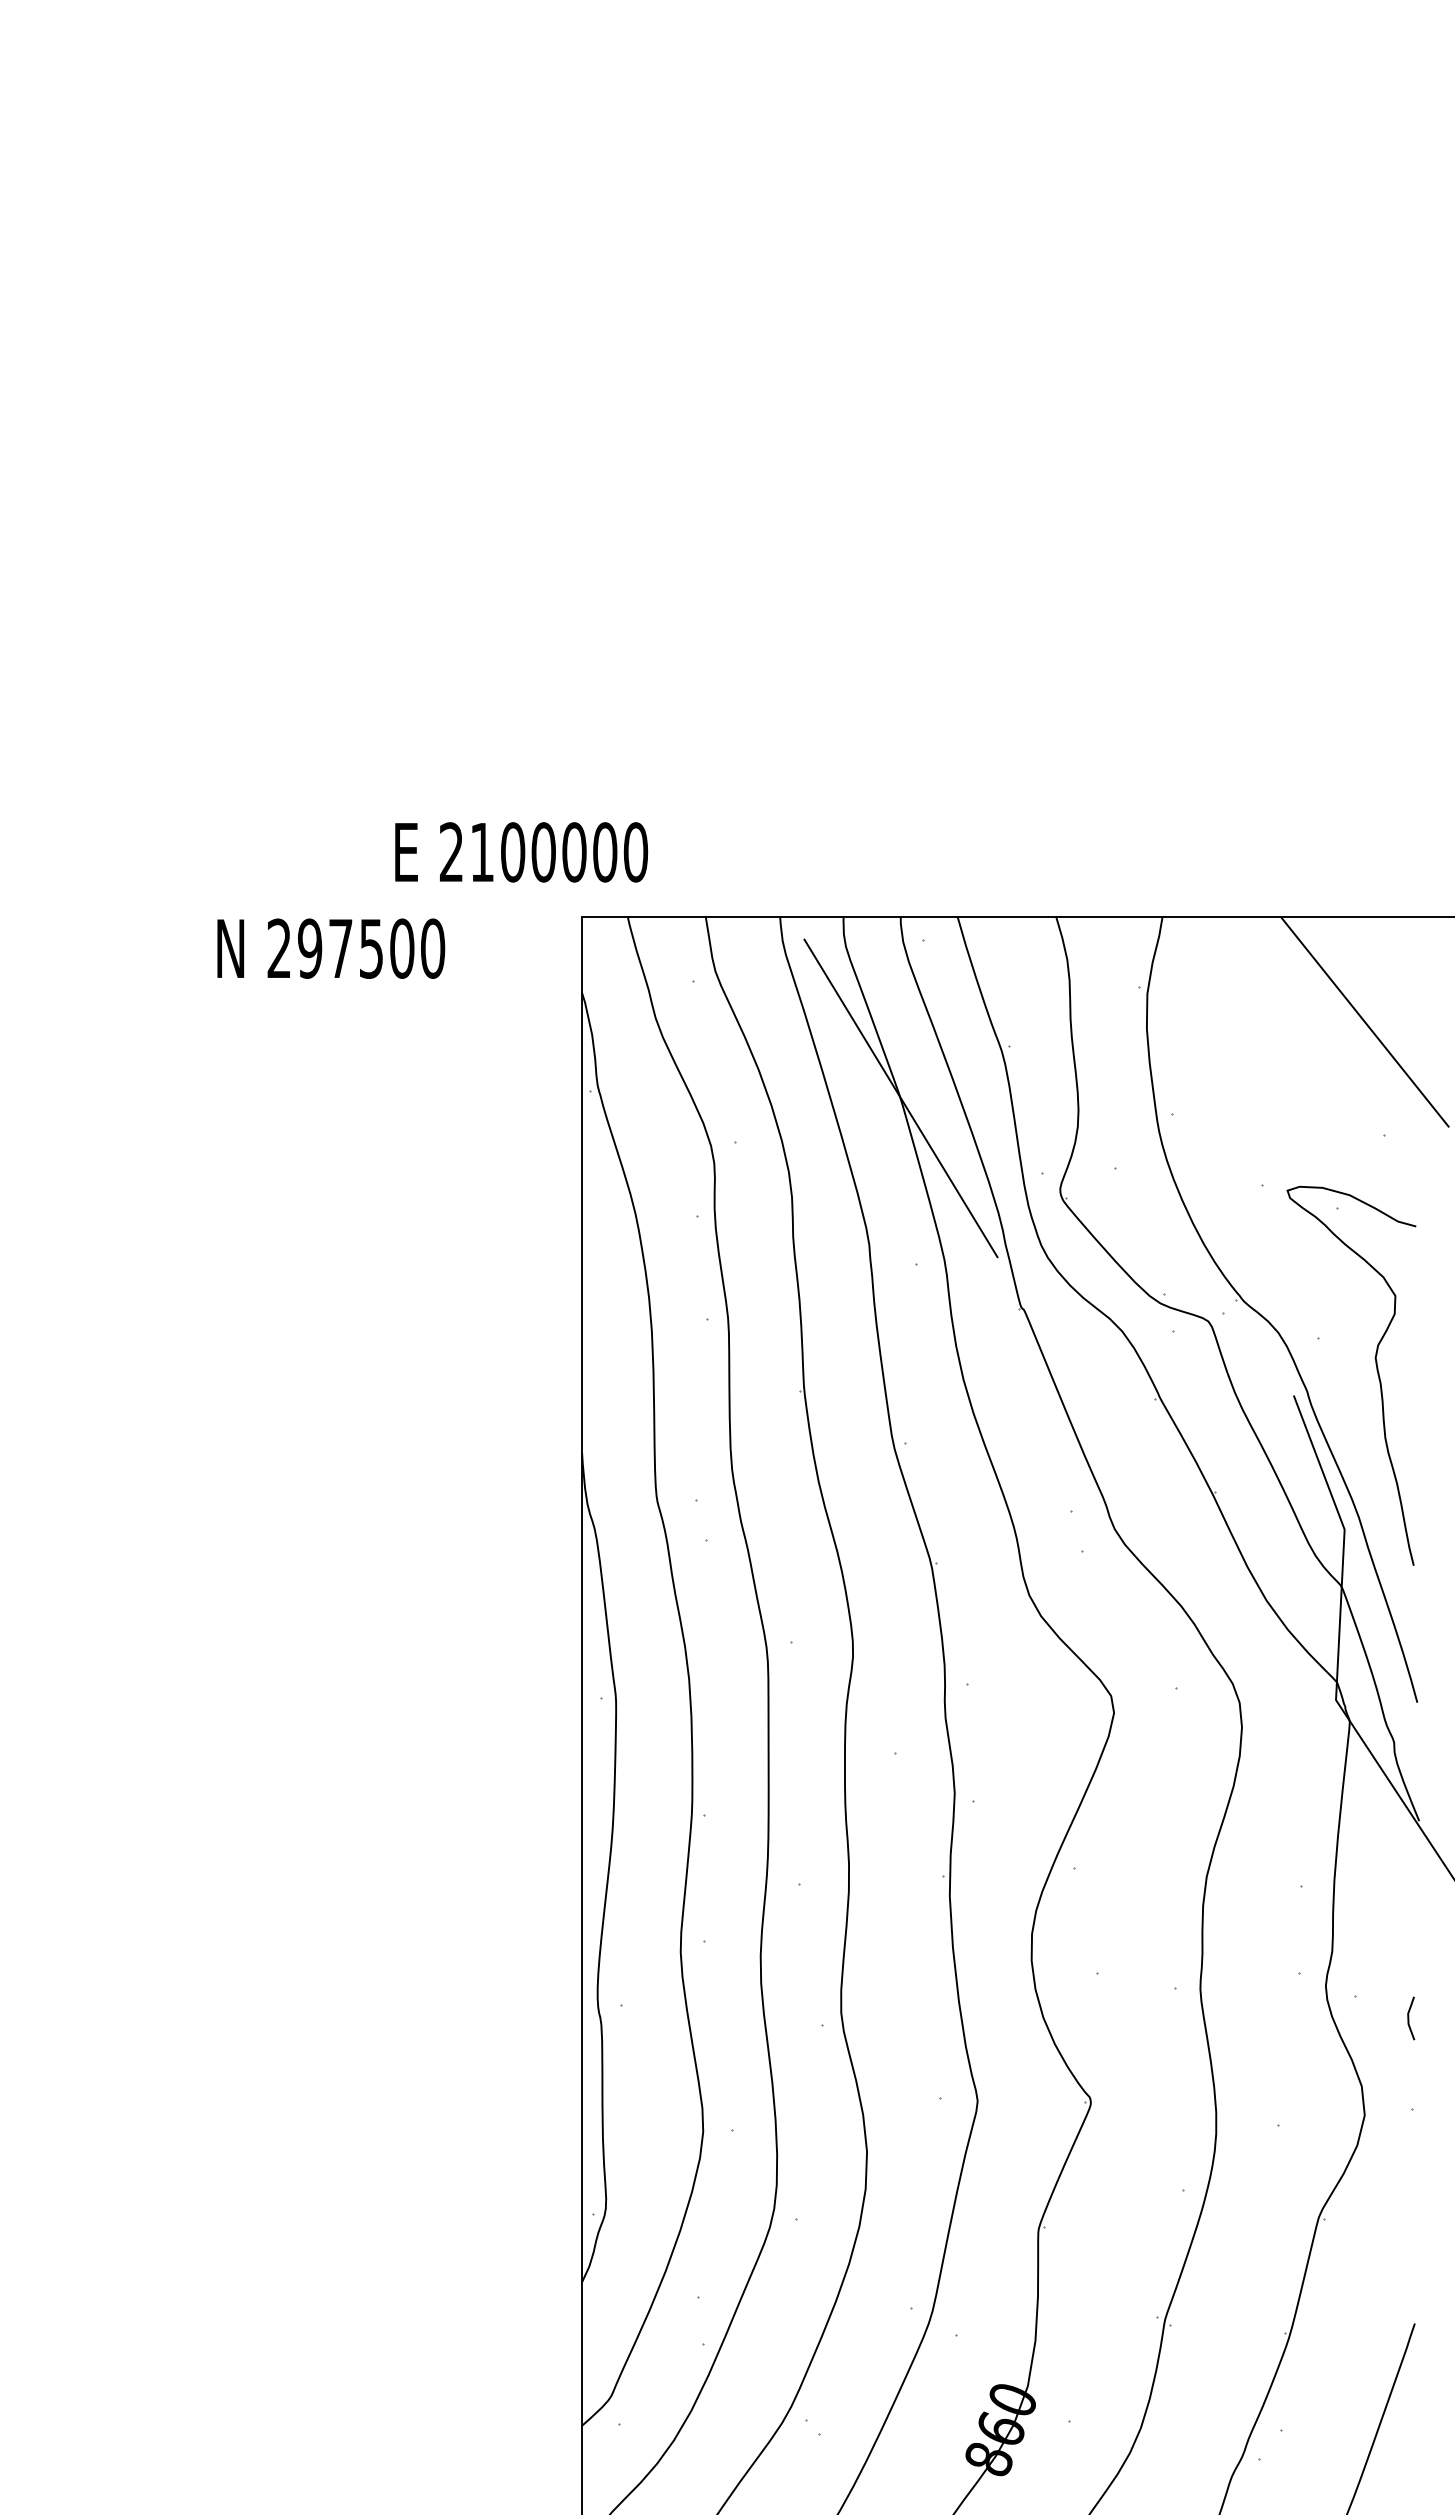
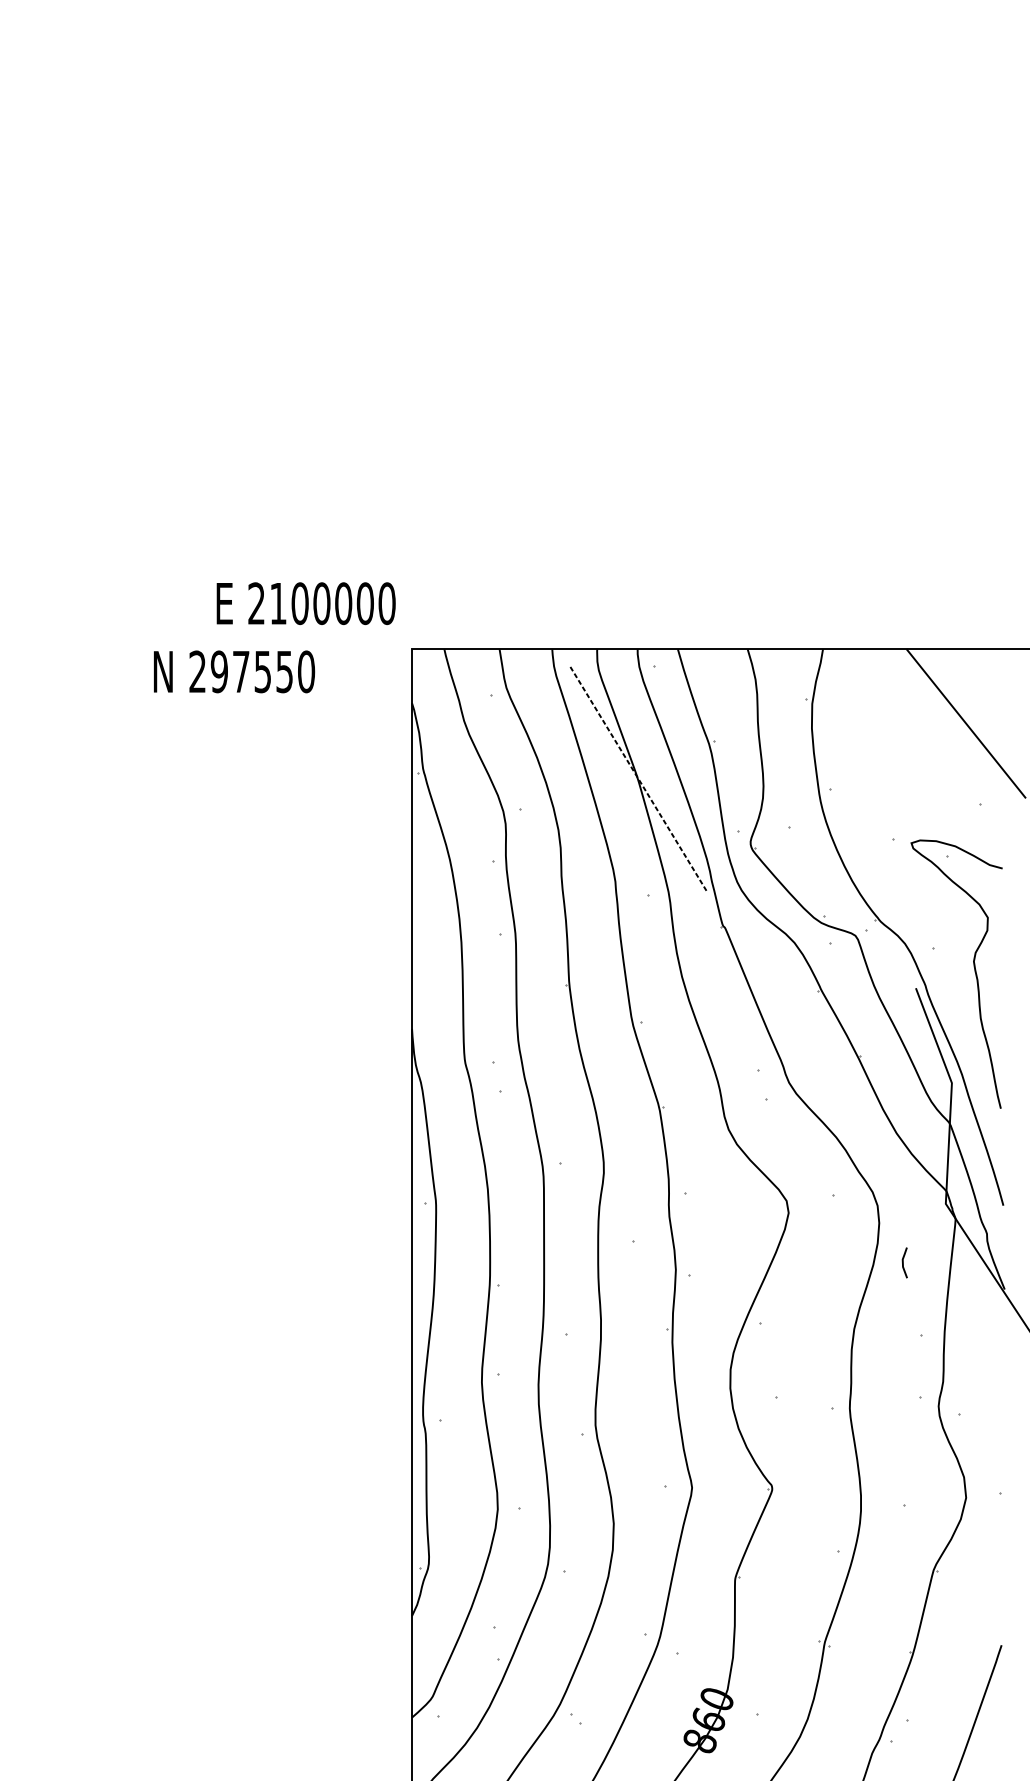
text: (521, 852) -> (306, 603), moved
text: (402, 948) -> (284, 671), 297500 -> 297550
line: (901, 1098) -> (638, 777), solid -> dashed
line: (1409, 2018) -> (903, 1262), moved

